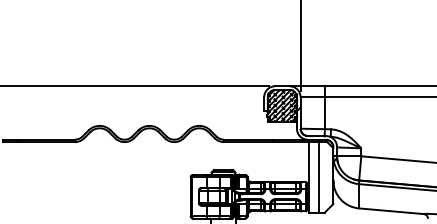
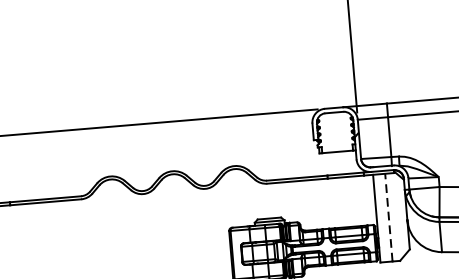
hatch: (282, 105) -> (336, 131), removed
line: (318, 176) -> (388, 216), solid -> dashed

